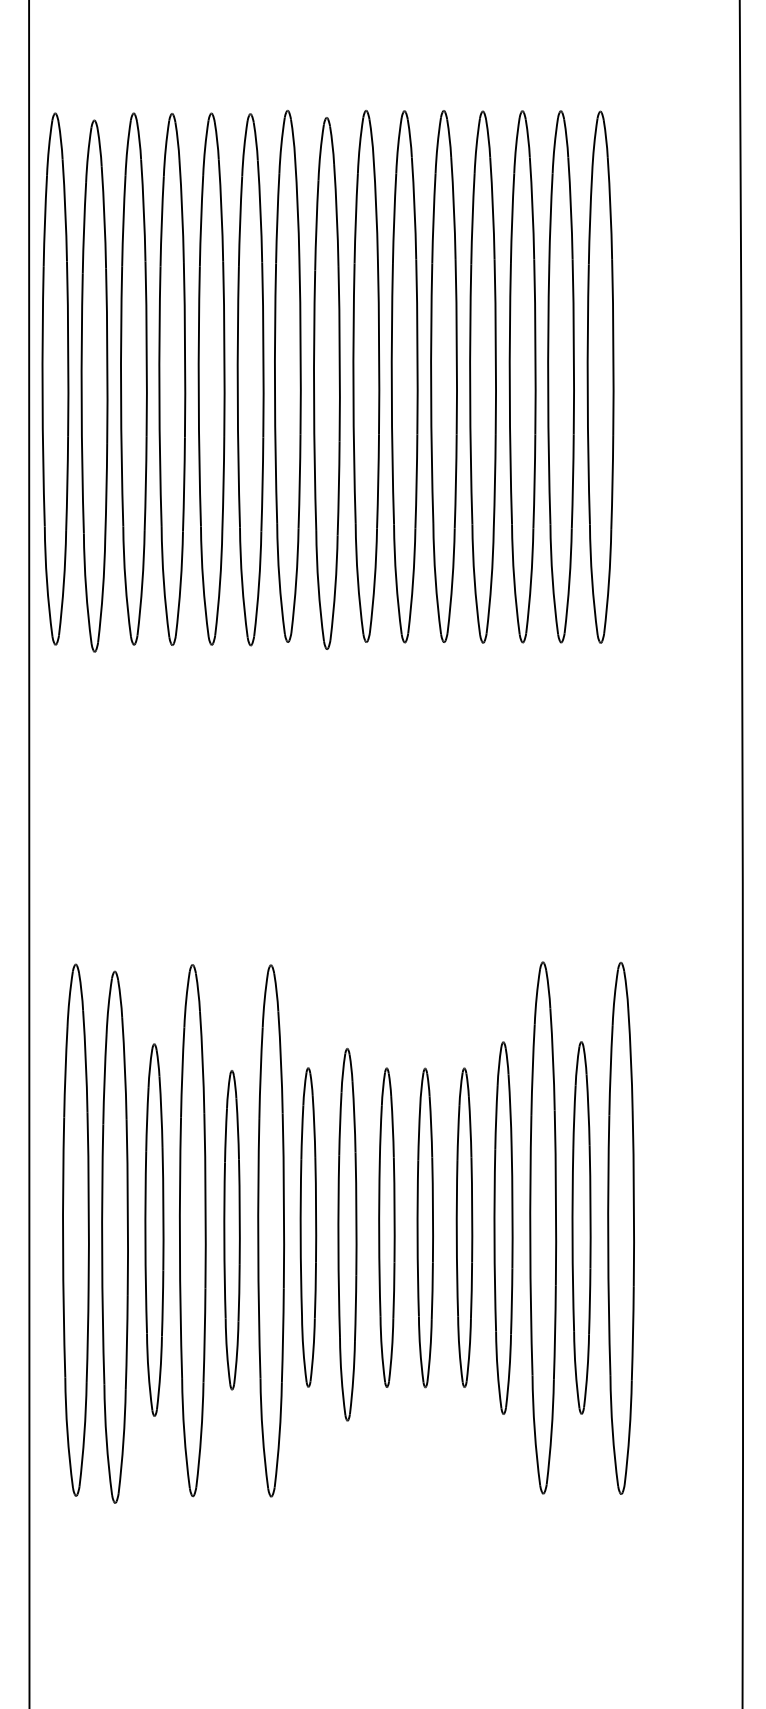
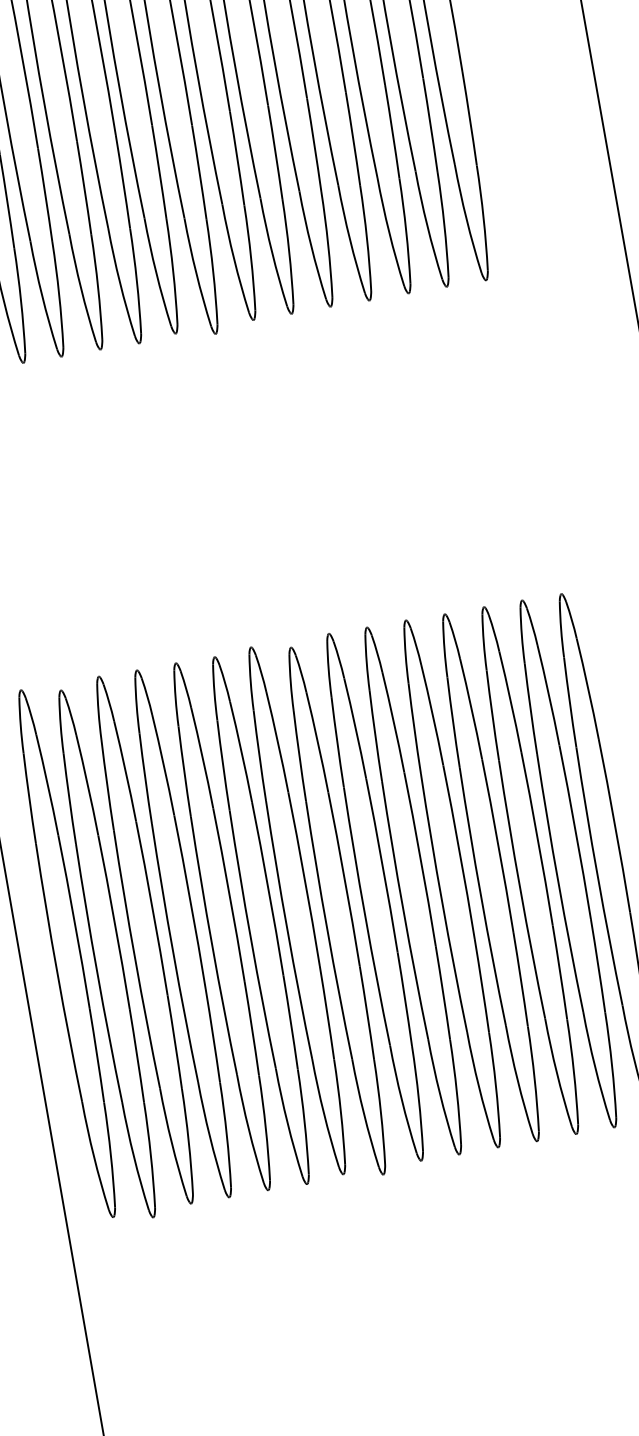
part: (308, 1227) -> (297, 910), size x1.67
part: (386, 1227) -> (374, 897), size x1.67
part: (425, 1227) -> (413, 890), size x1.67
part: (464, 1227) -> (452, 883), size x1.67
part: (503, 1227) -> (490, 877), size x1.43
part: (581, 1227) -> (568, 863), size x1.43
part: (154, 1229) -> (144, 939), size x1.43
part: (231, 1229) -> (221, 926), size x1.67
part: (347, 1234) -> (337, 910), size x1.43

